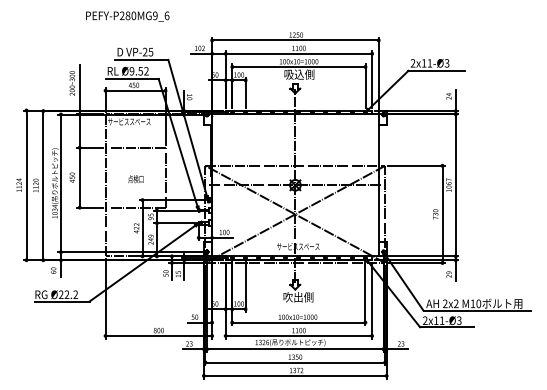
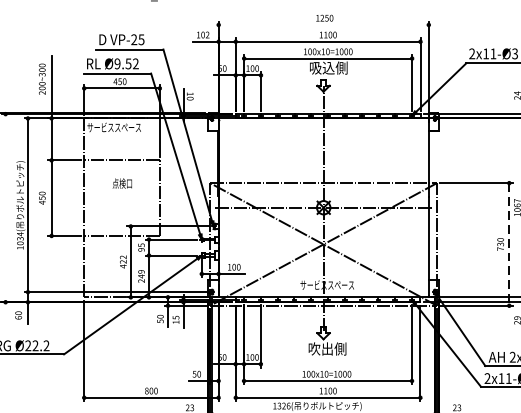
line: (295, 40) -> (323, 25), removed
text: (135, 179) -> (121, 184), moved
line: (43, 185) -> (5, 208), removed
line: (442, 214) -> (509, 244), solid -> dashed

